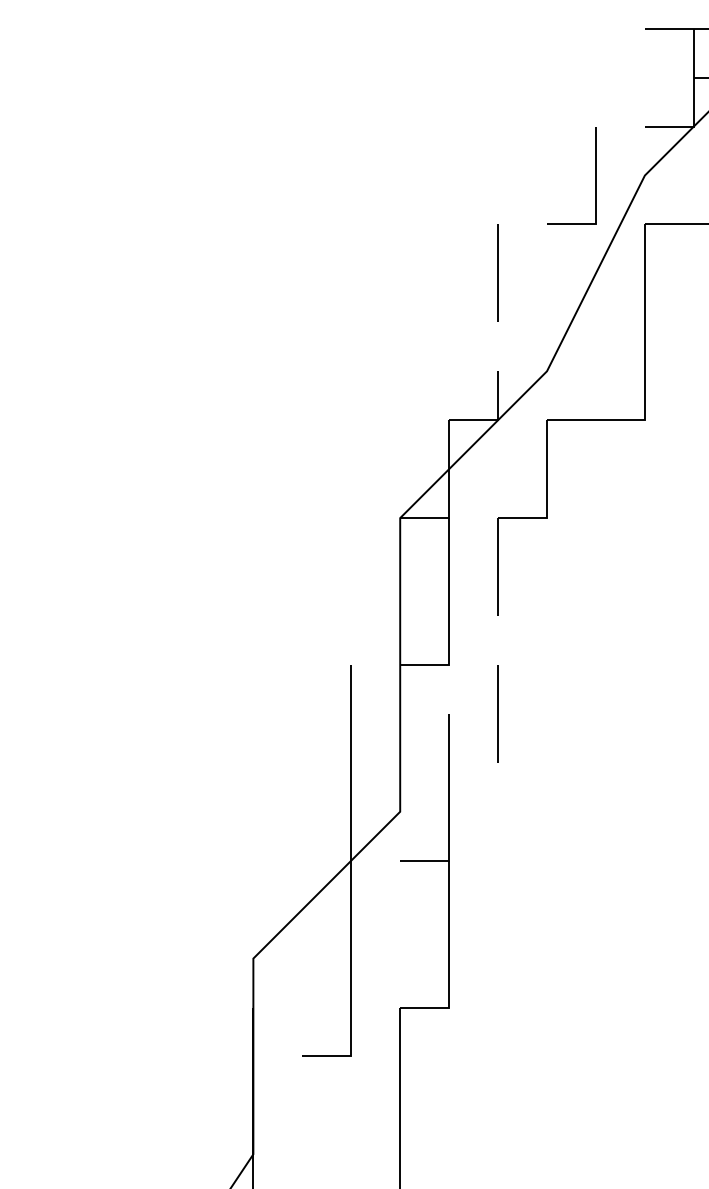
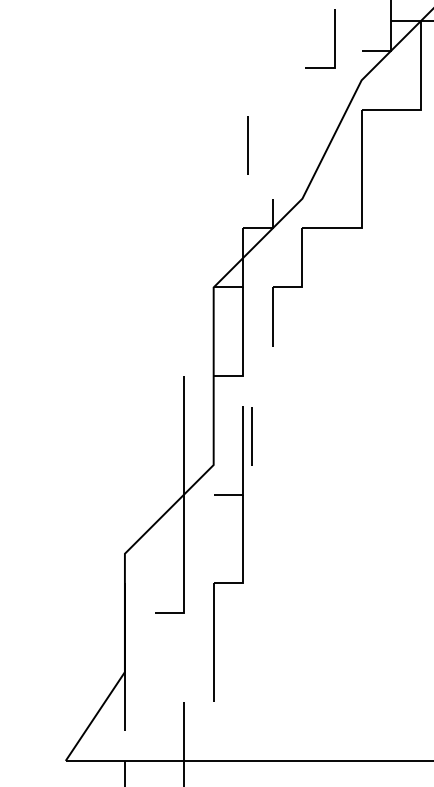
curve: (595, 175) -> (334, 38), moved
line: (497, 273) -> (247, 145), moved
line: (497, 713) -> (251, 436), moved

